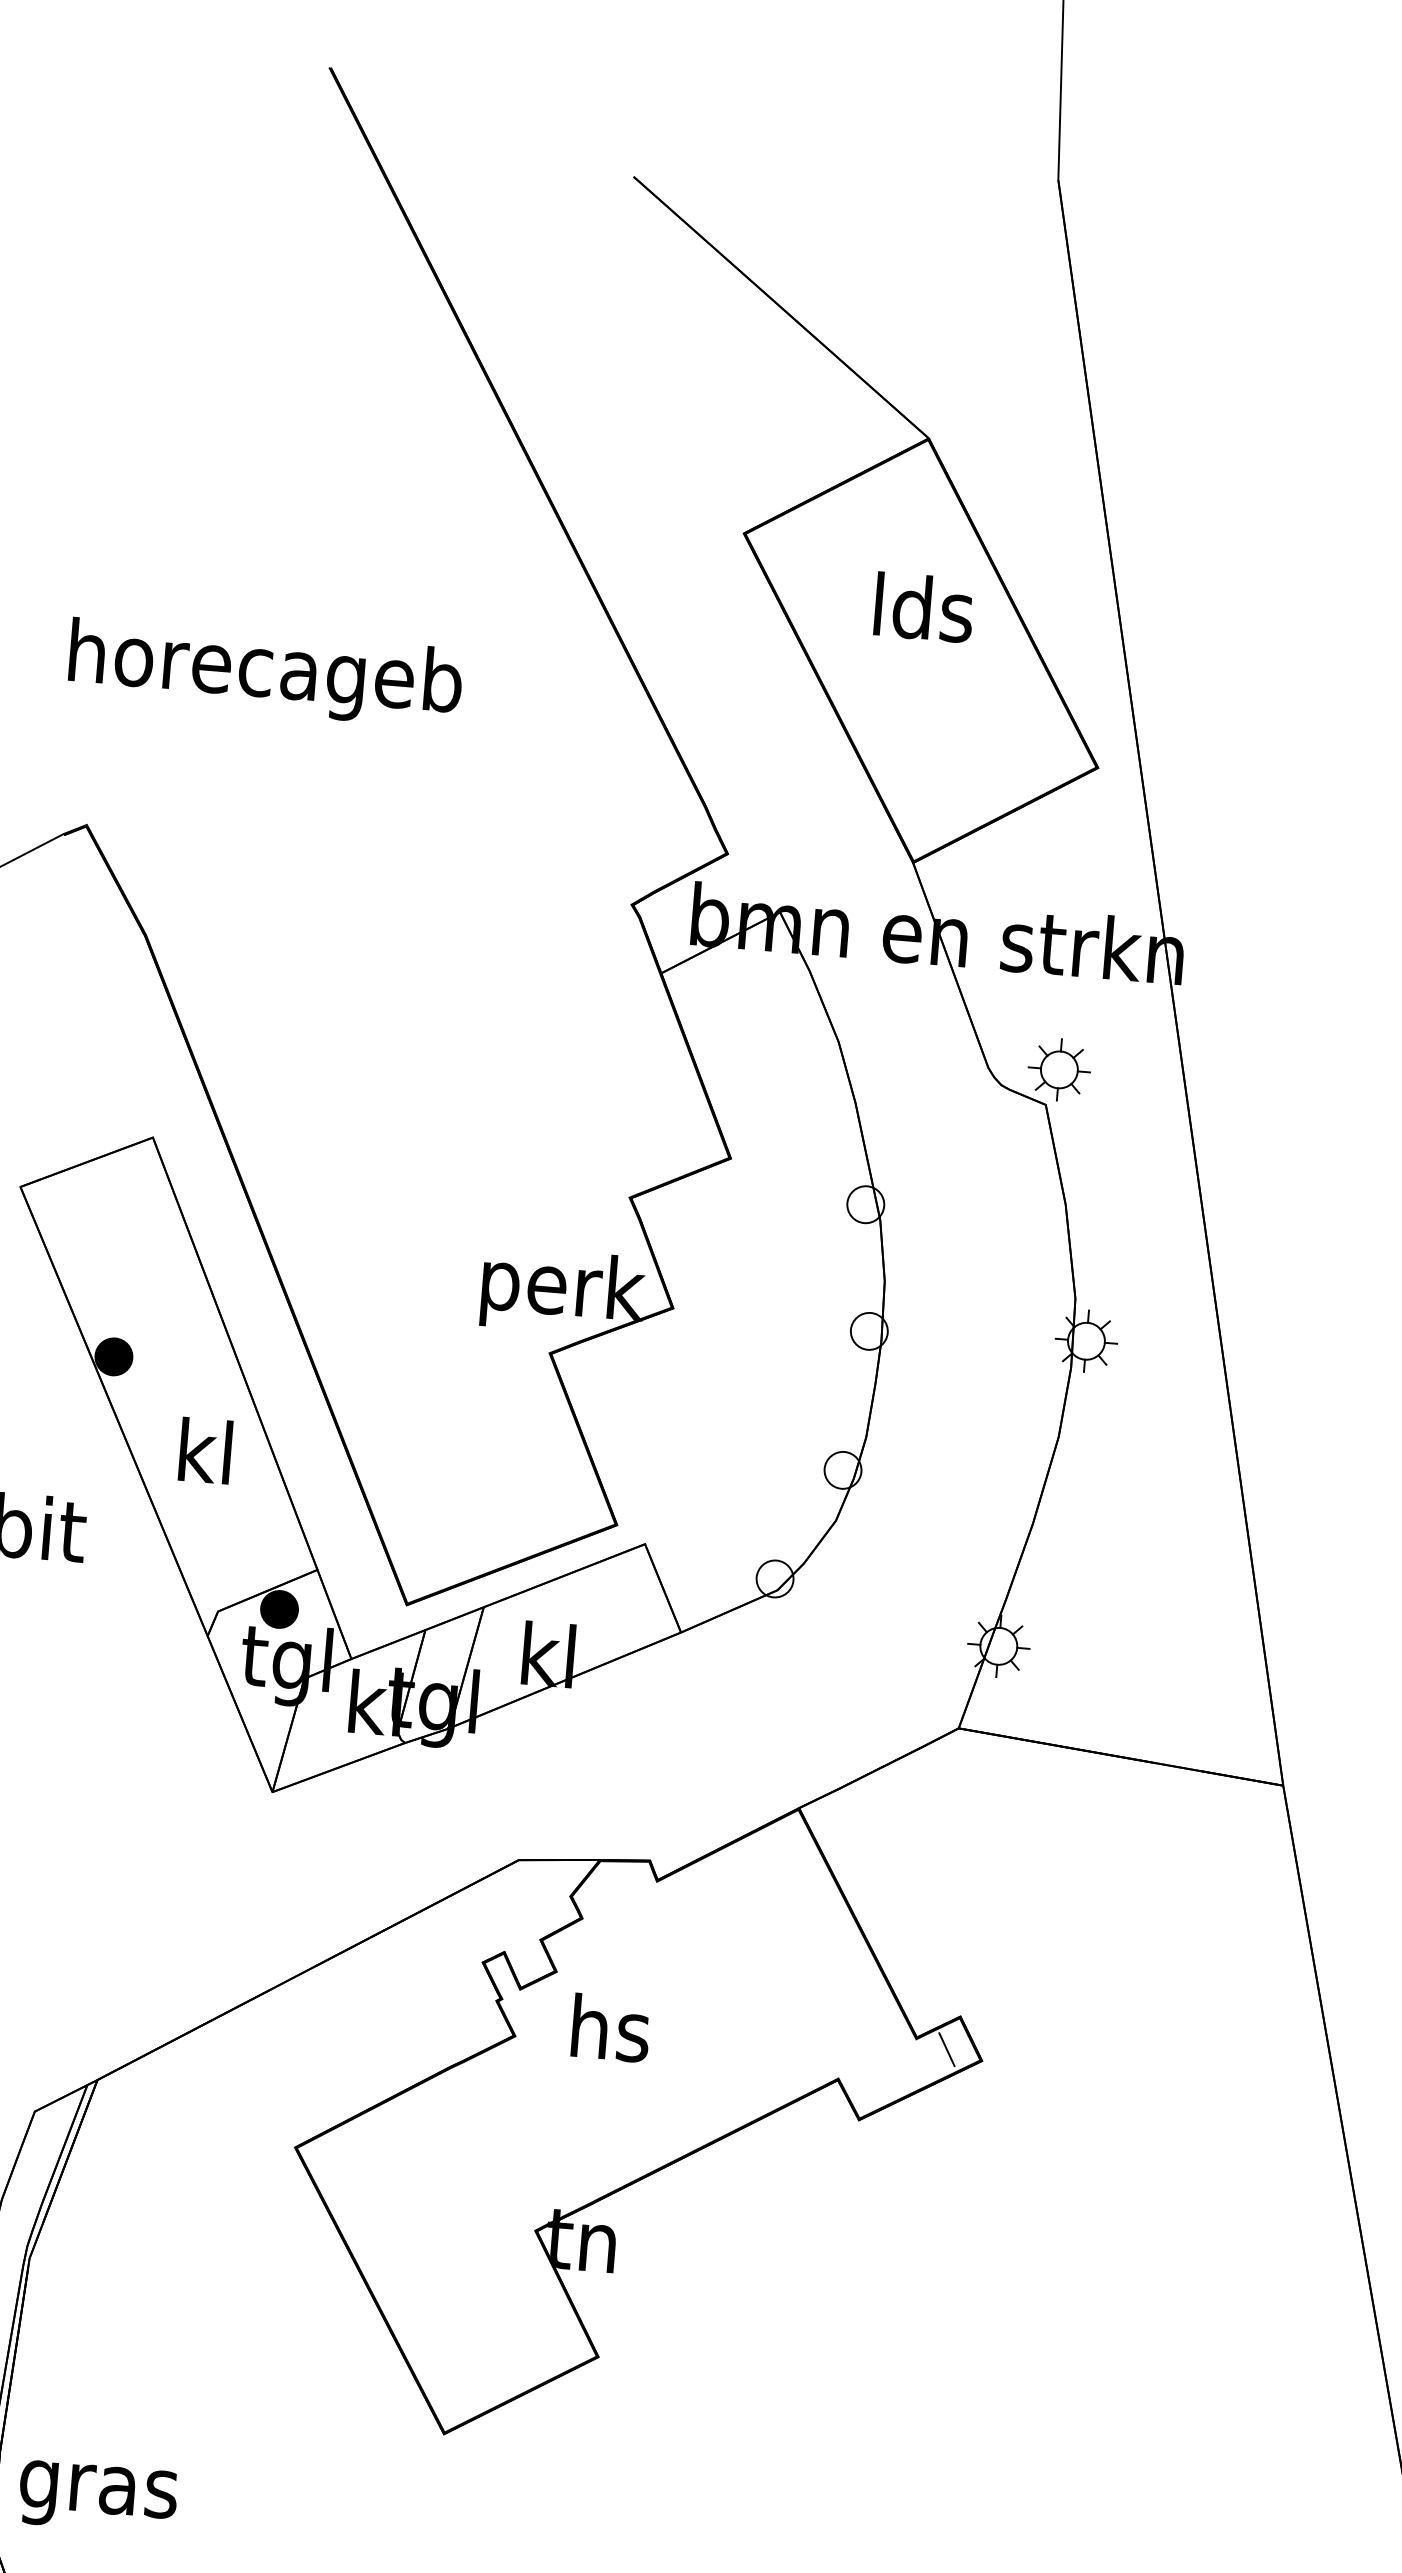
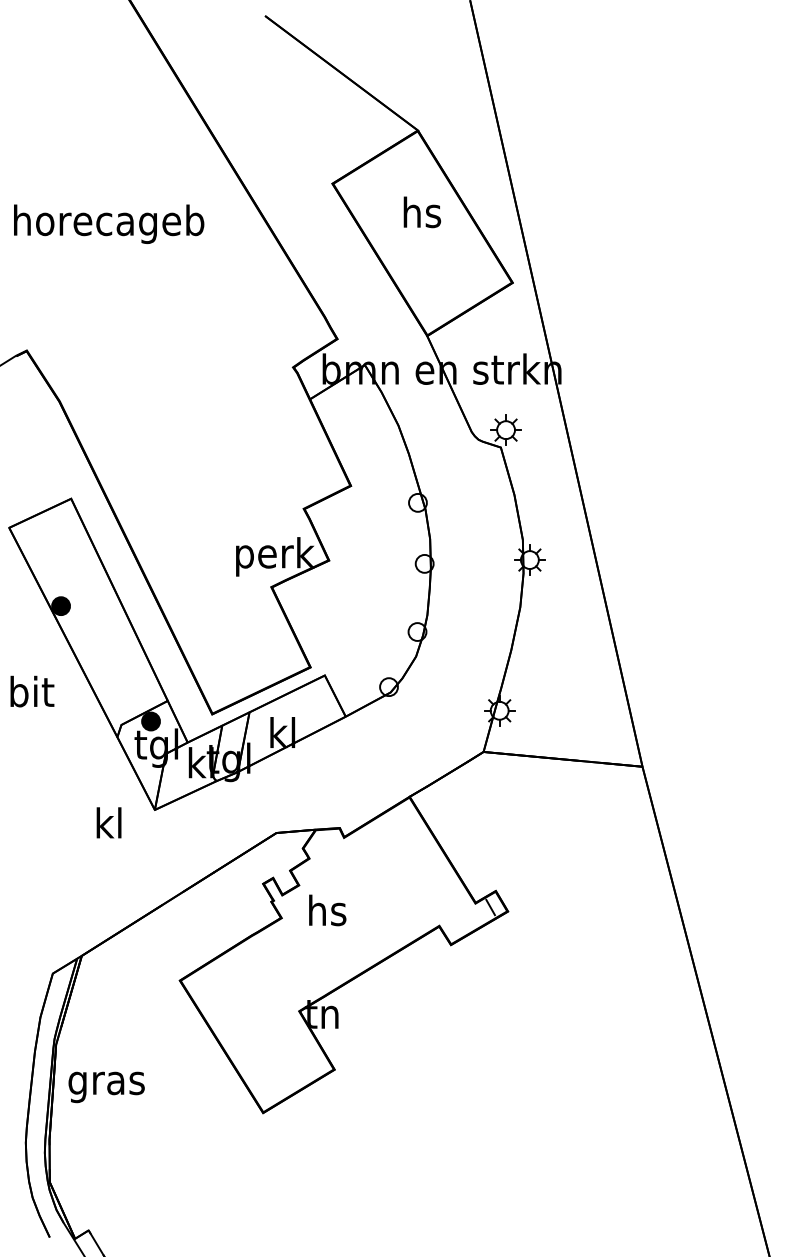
text: (924, 607) -> (422, 212), lds -> hs
text: (266, 671) -> (109, 223), moved
text: (204, 1449) -> (108, 822), moved
text: (97, 2497) -> (106, 1087), moved

